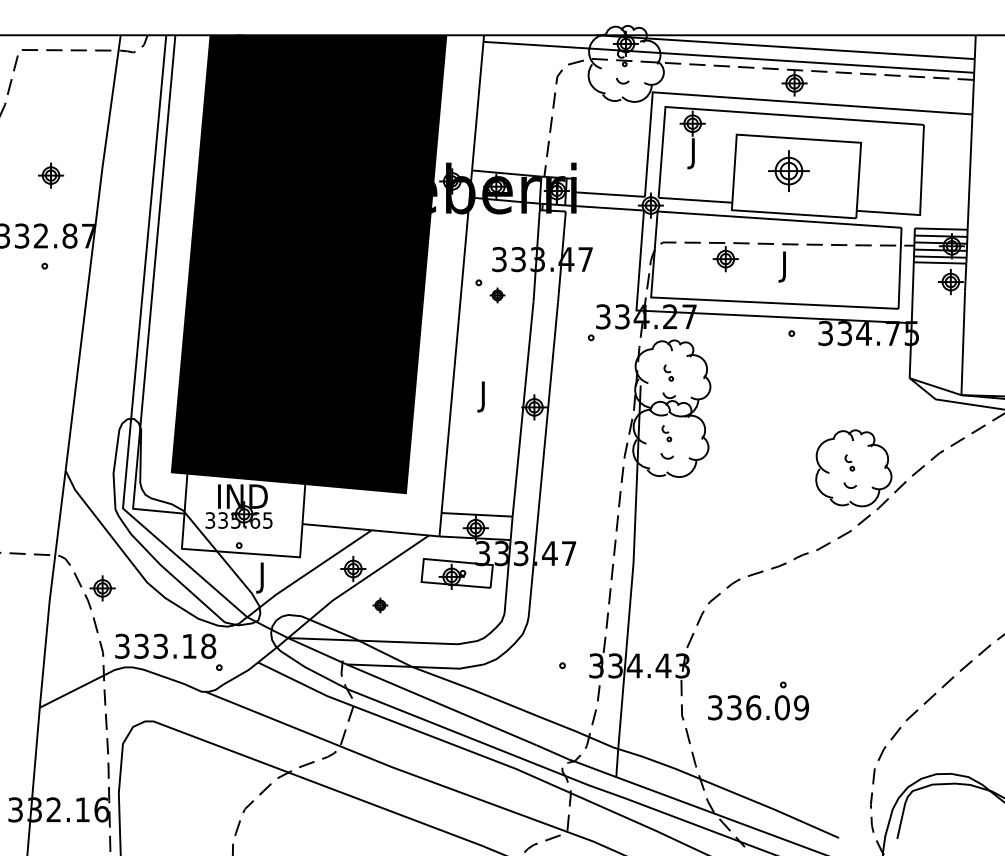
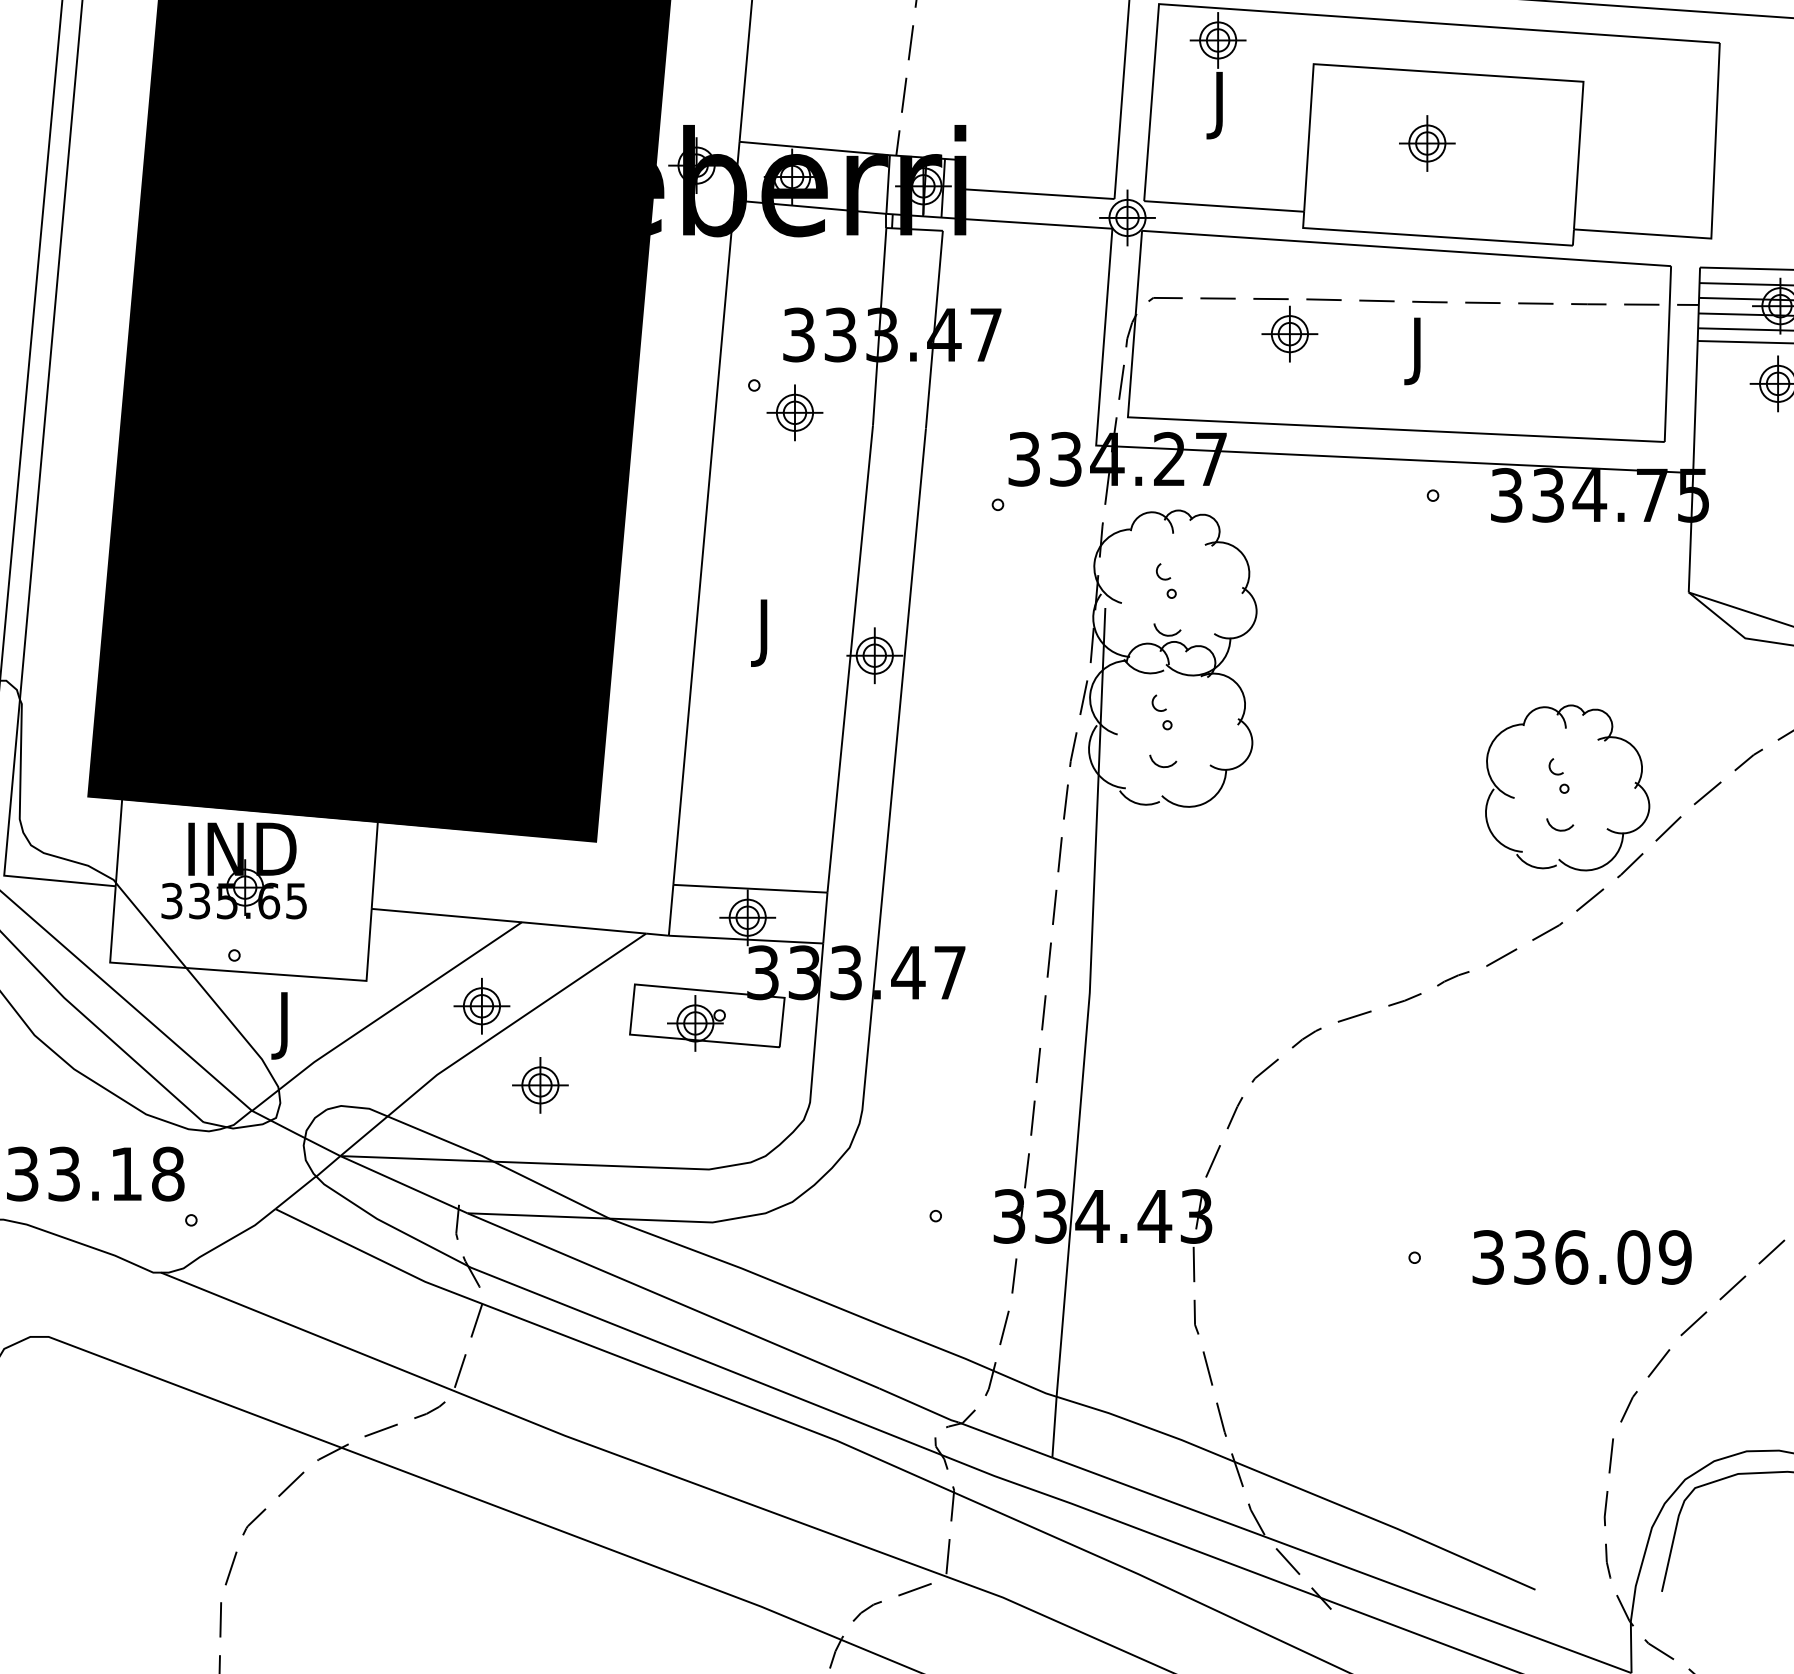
part: (789, 171) -> (1428, 144), size x0.62
part: (497, 295) -> (794, 413), size x1.67
part: (380, 605) -> (540, 1085), size x1.67
text: (758, 707) -> (1582, 1256), moved

